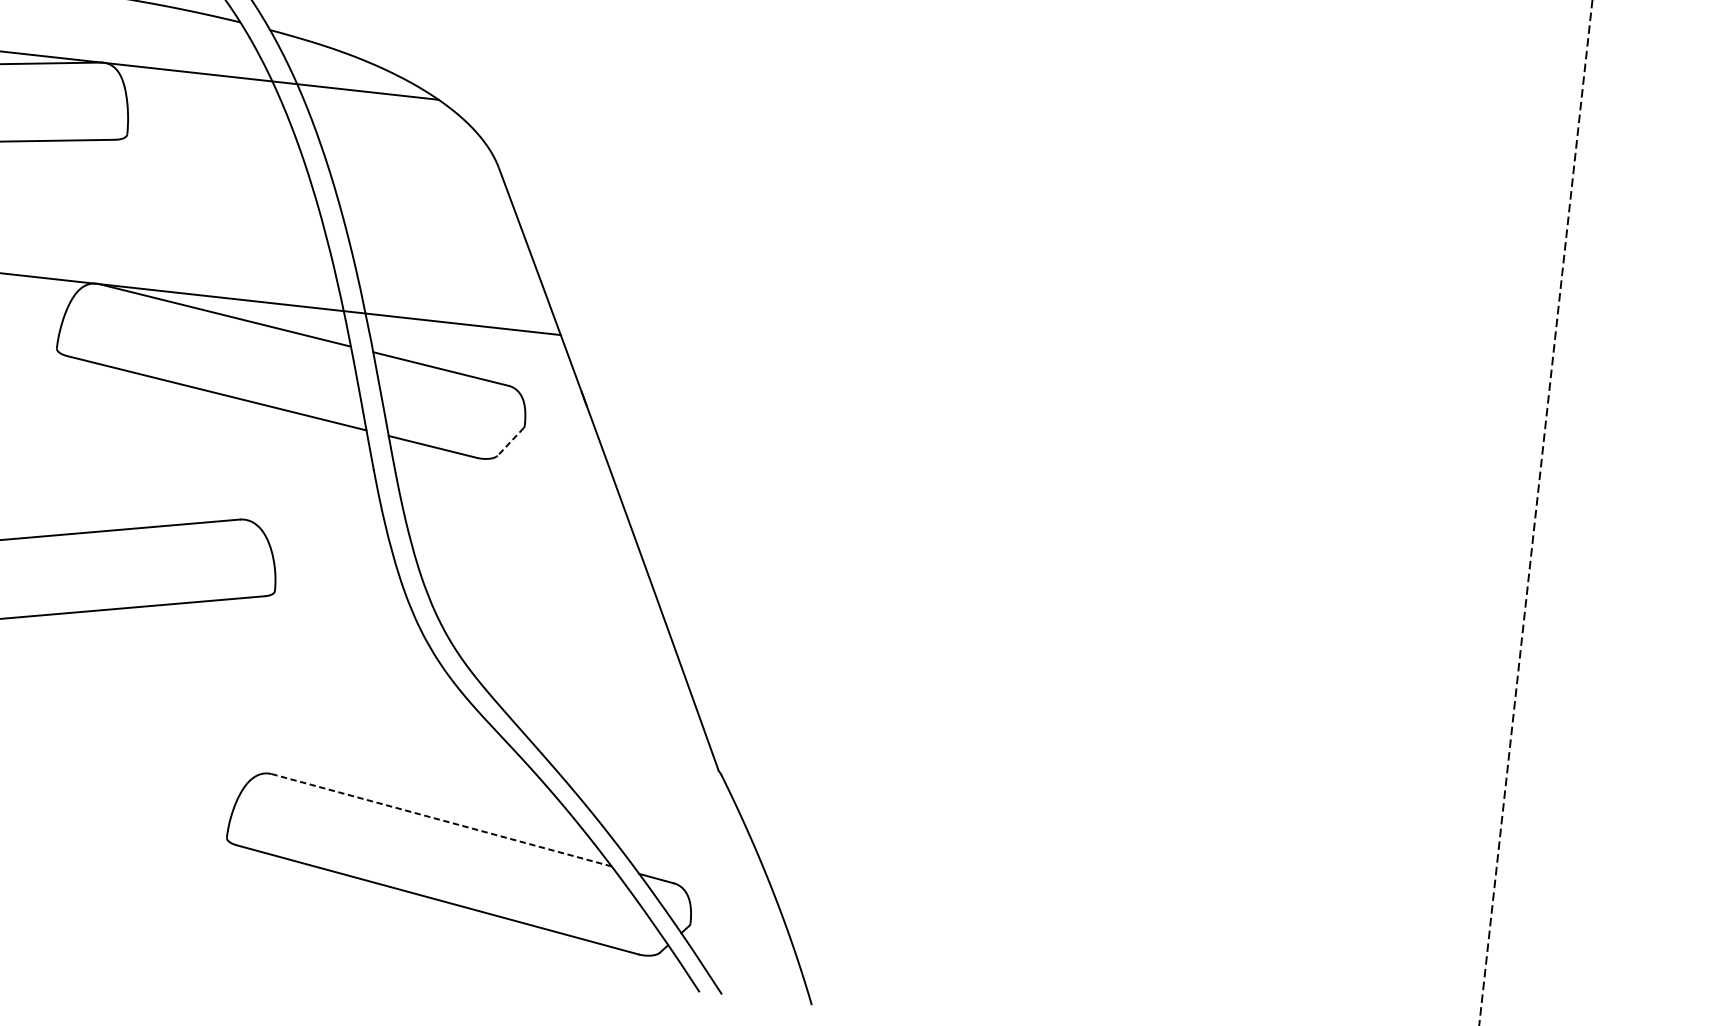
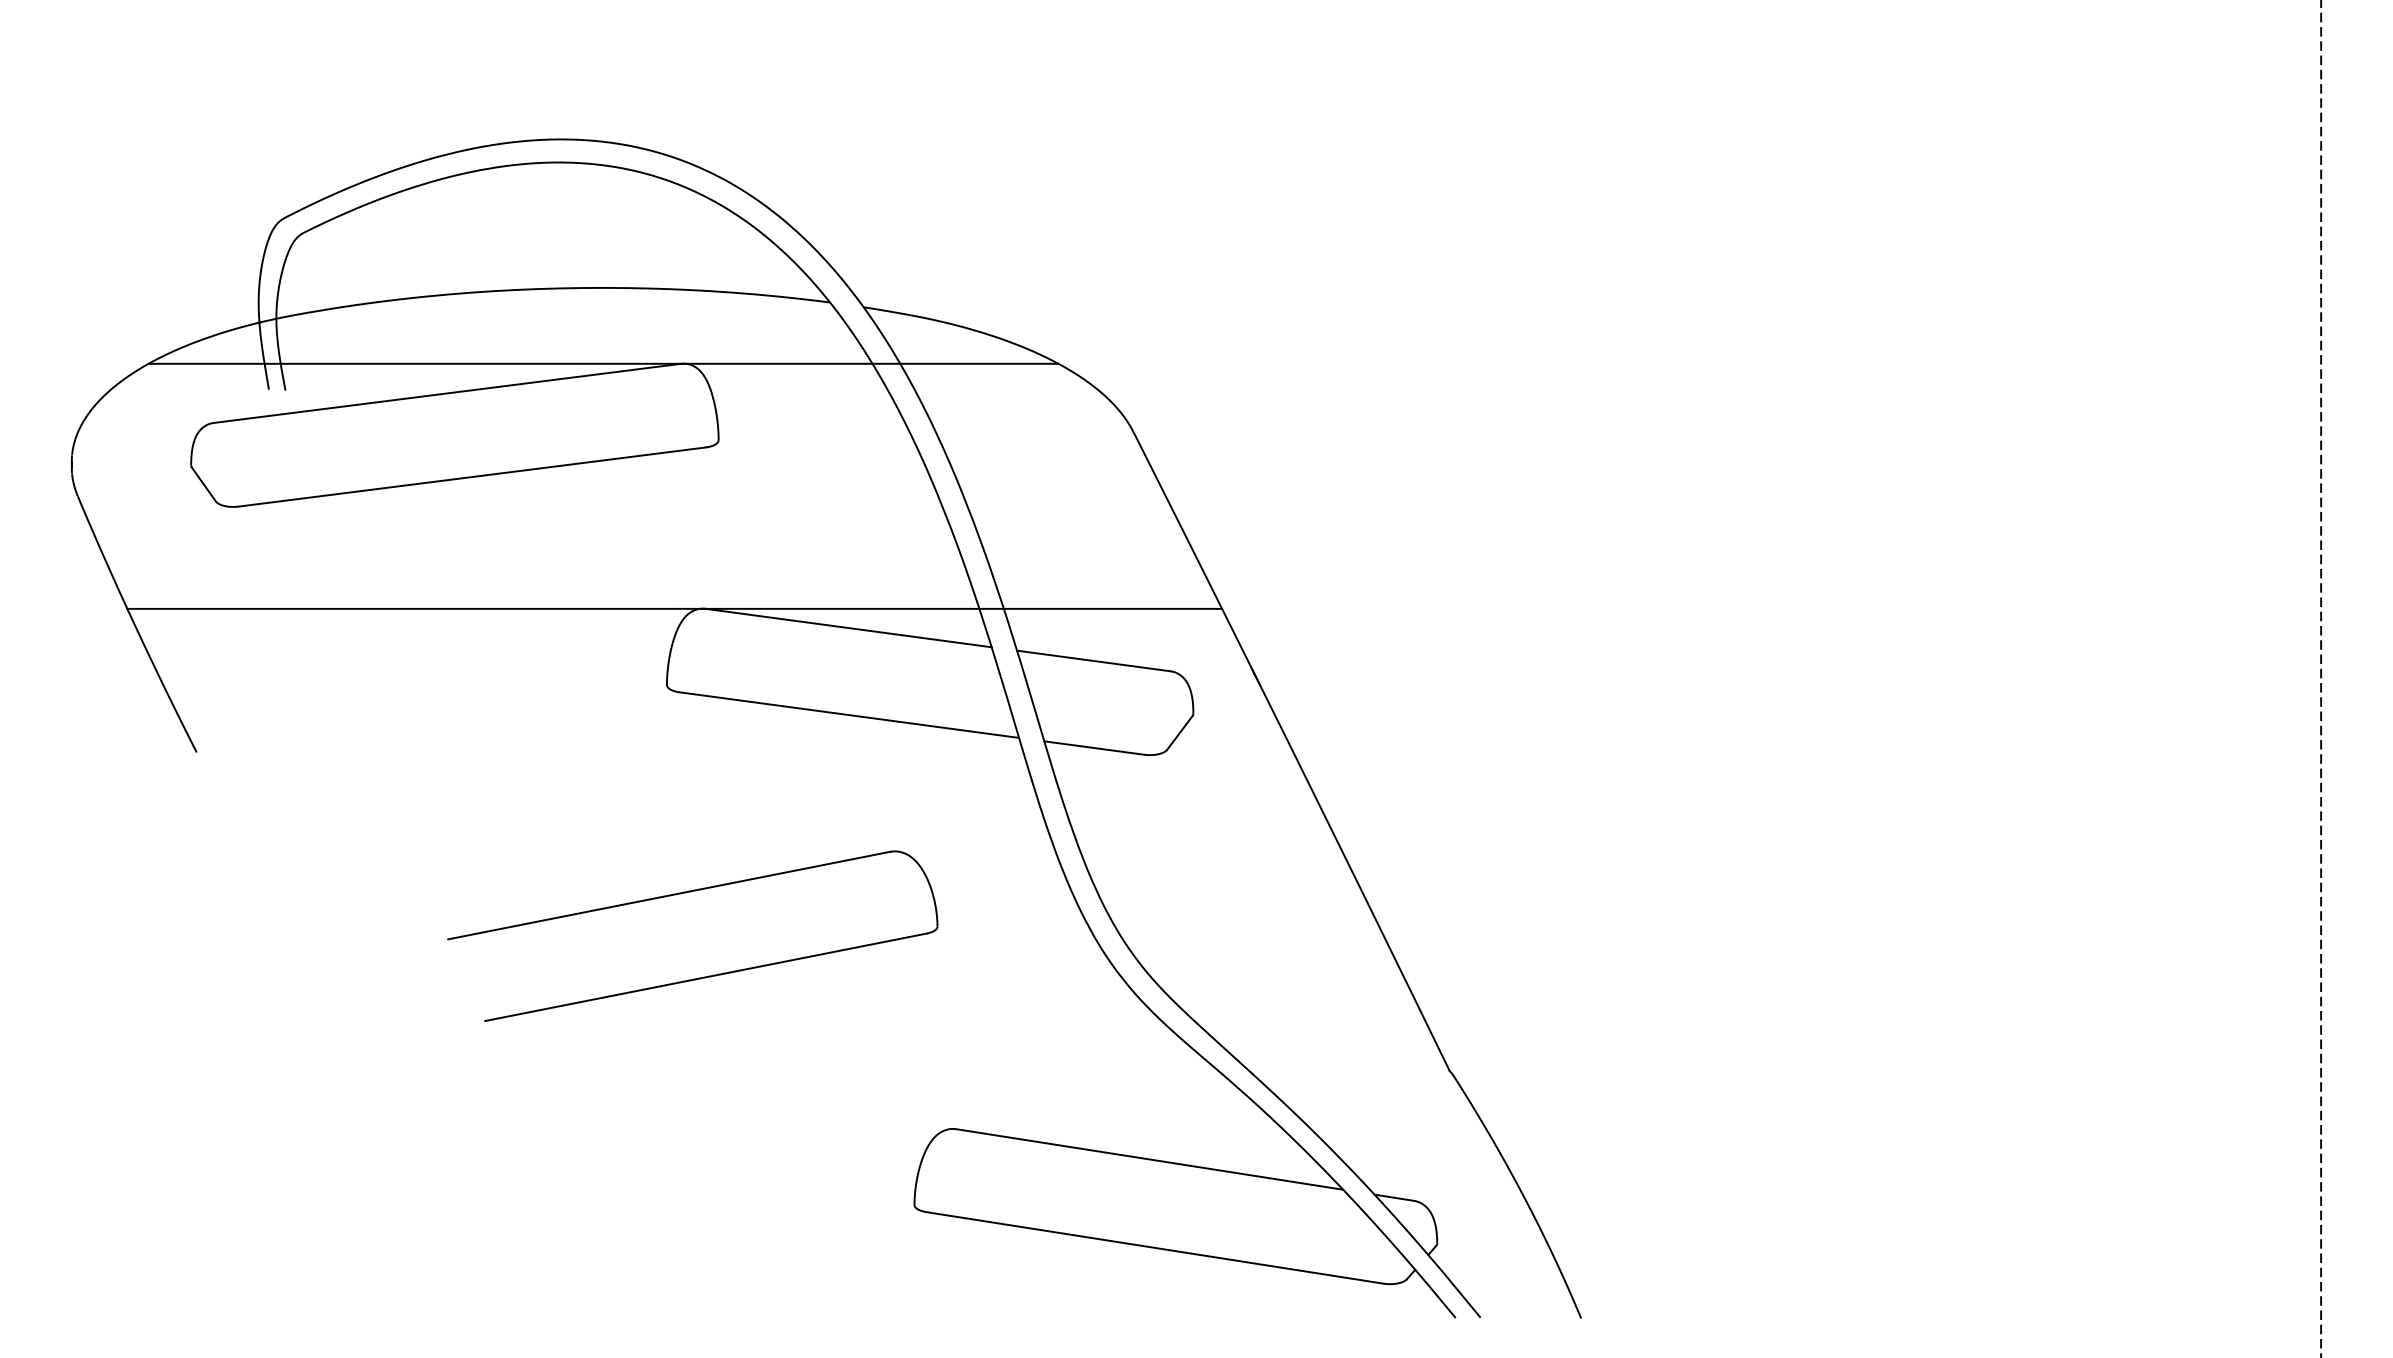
line: (510, 442) -> (1179, 733), dashed -> solid
line: (441, 820) -> (1149, 1159), dashed -> solid

